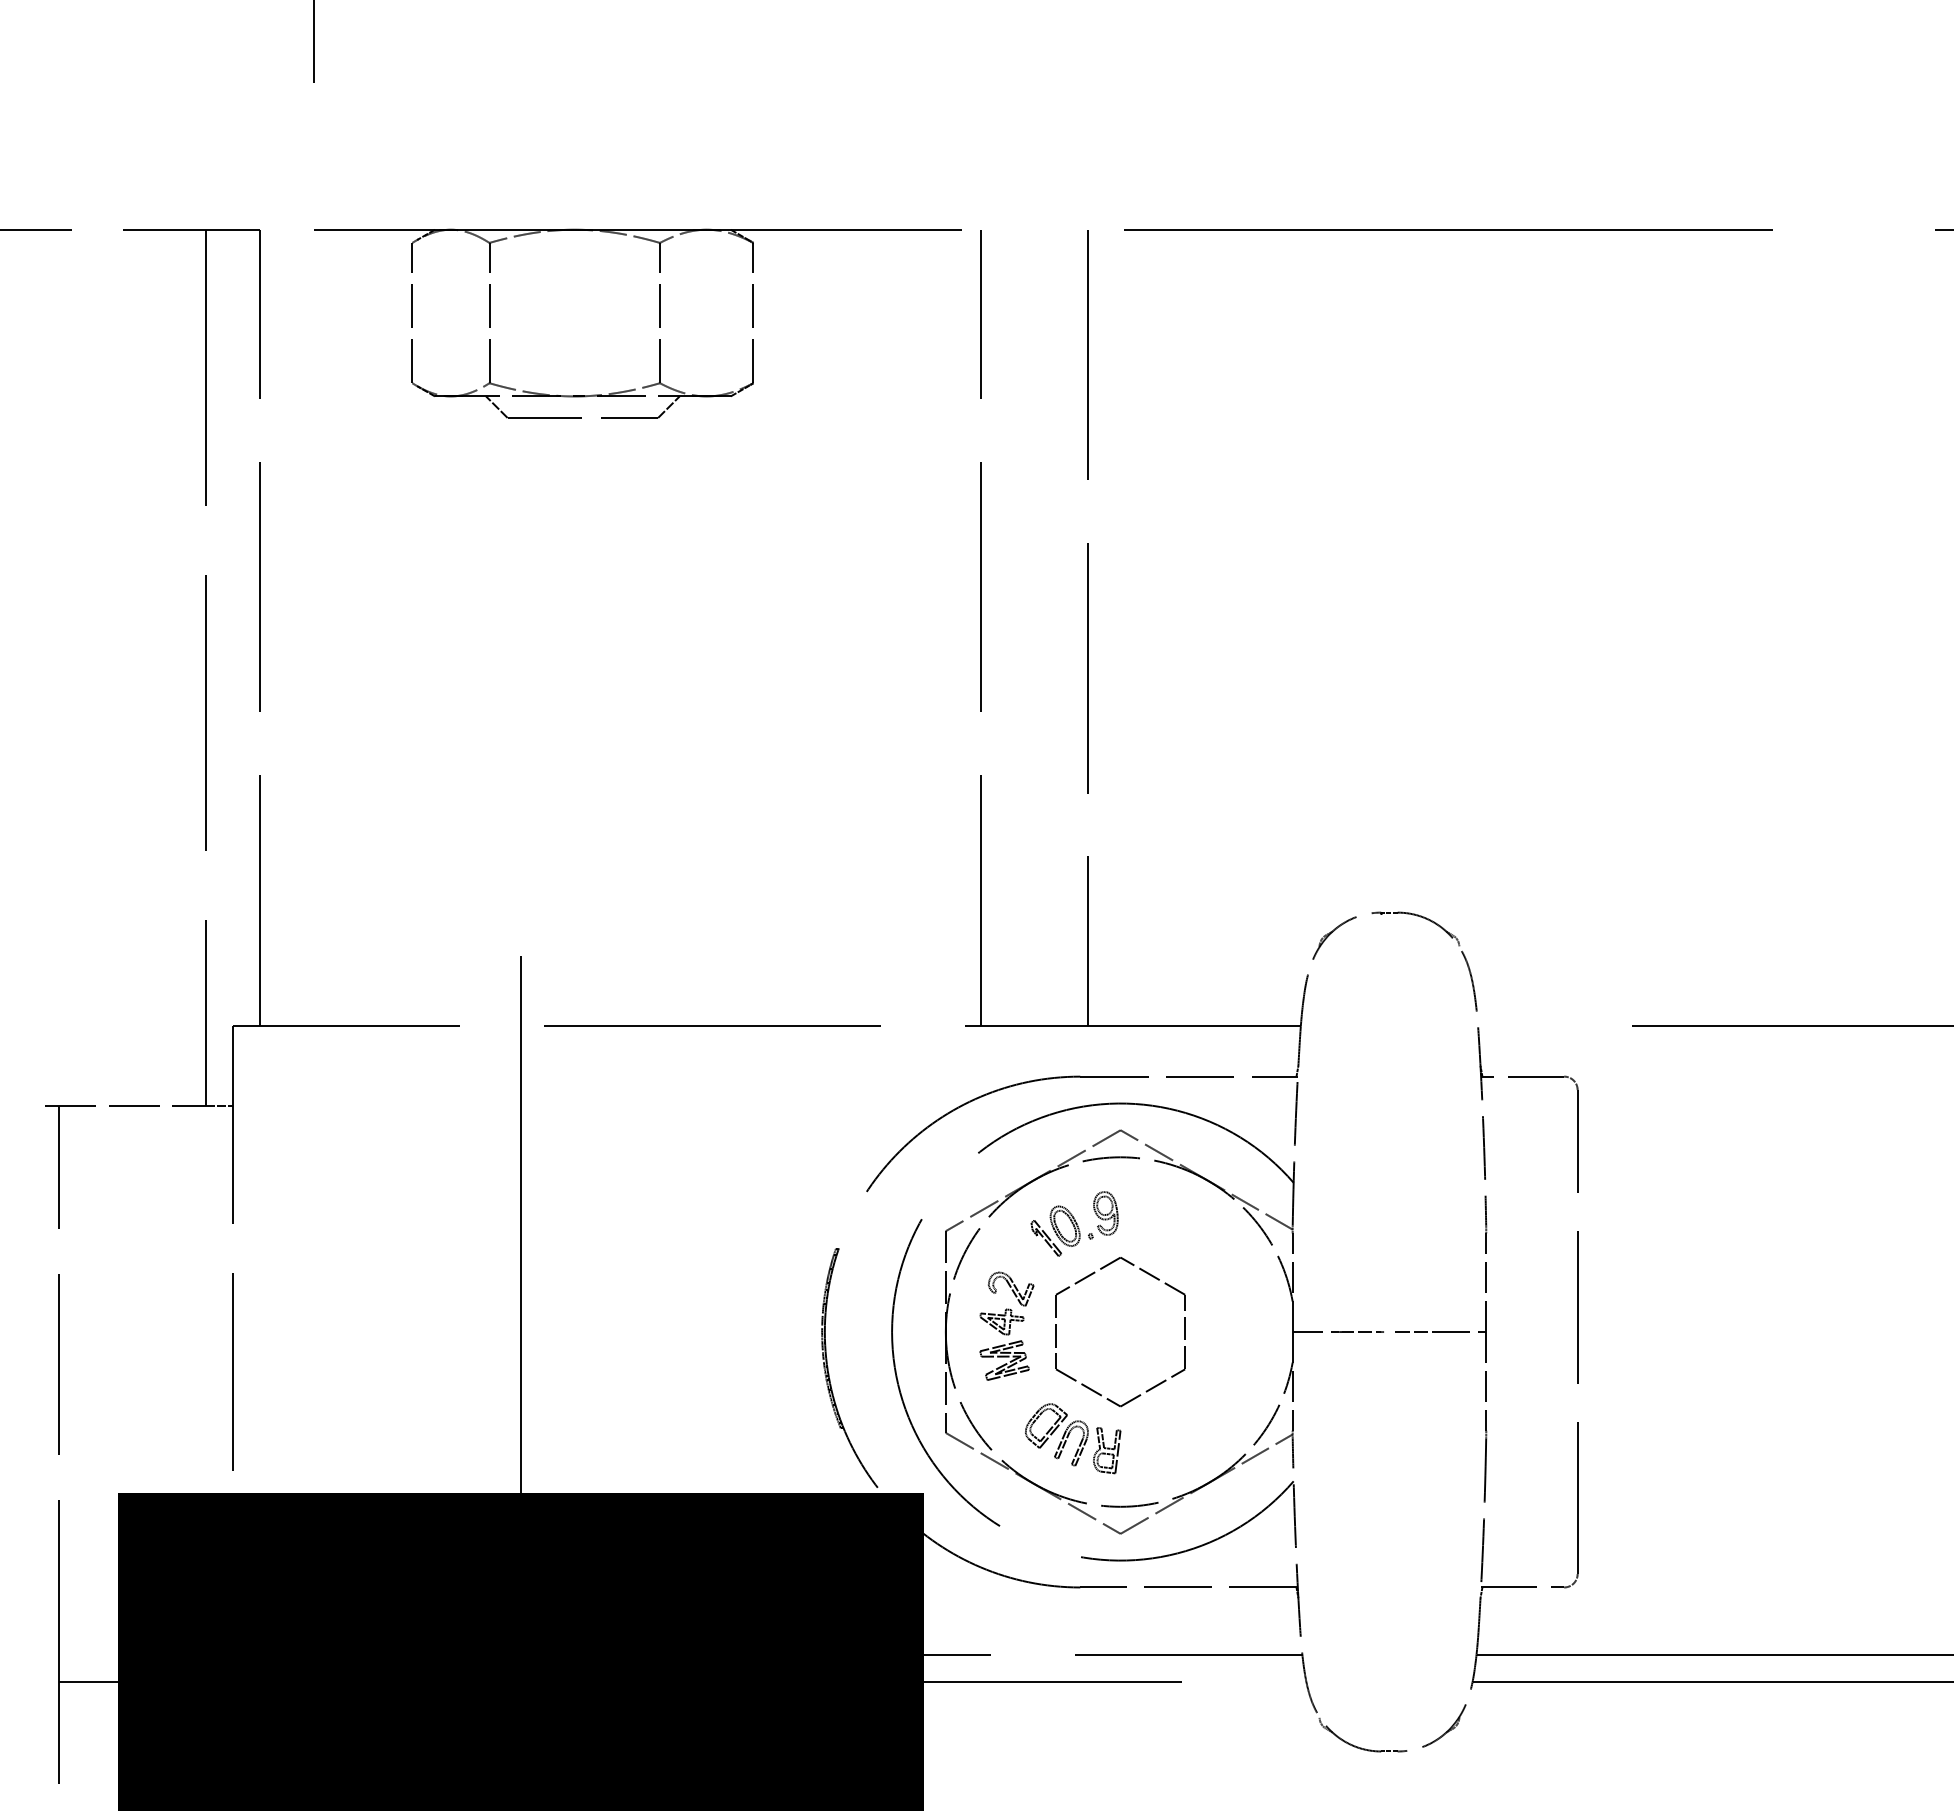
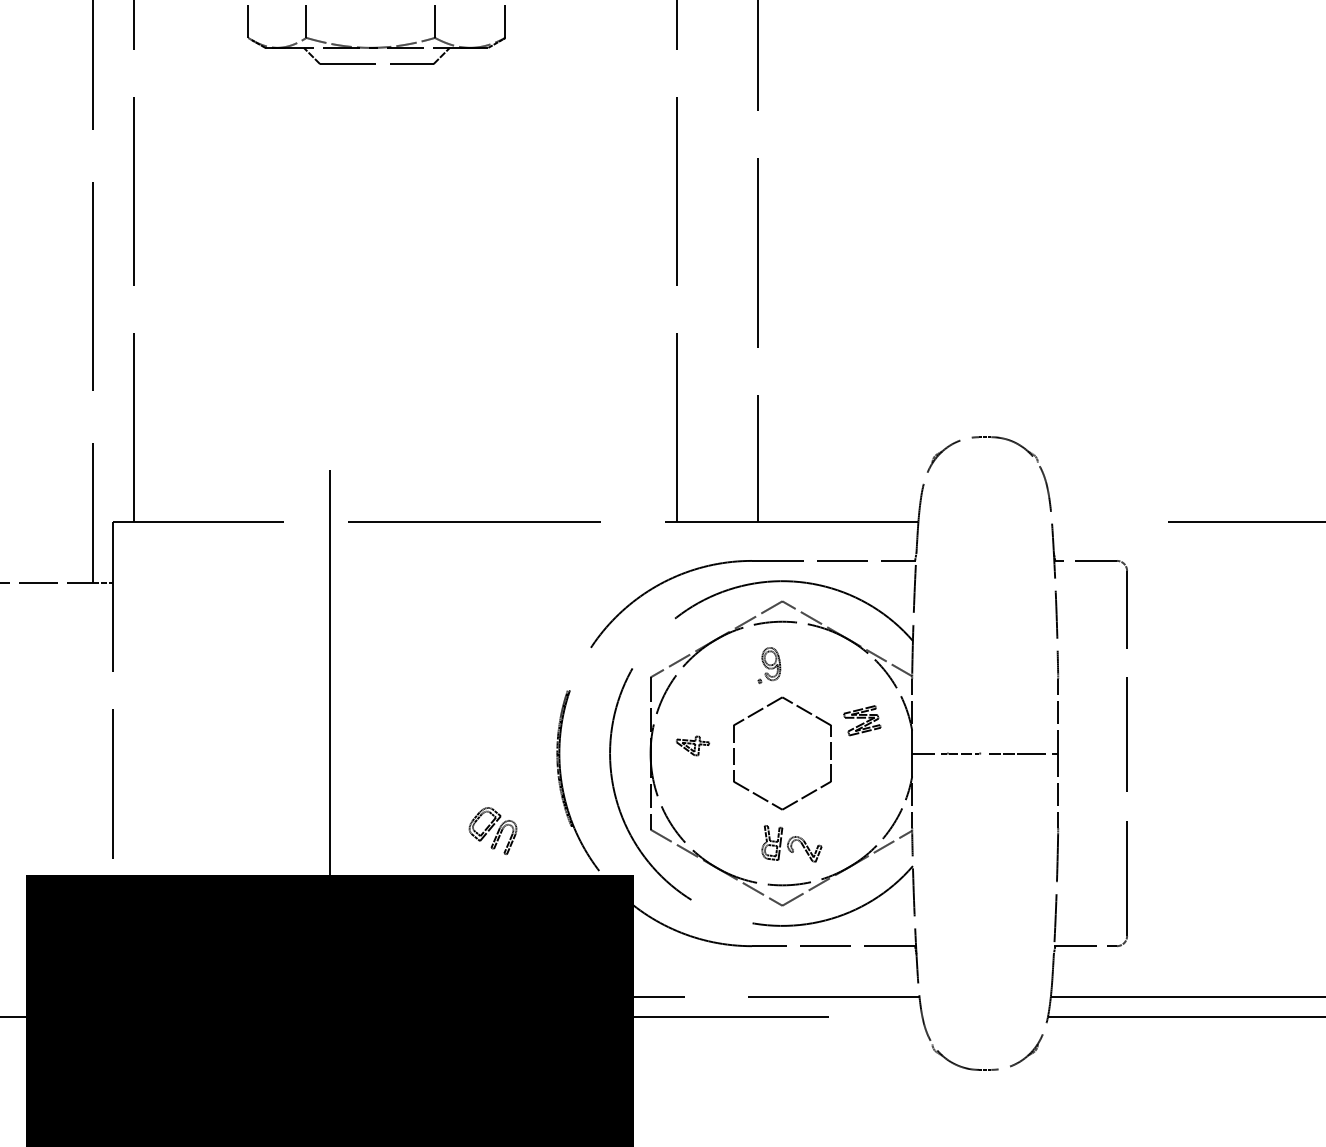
part: (1055, 1230) -> (733, 676), removed
part: (1011, 1288) -> (804, 848), moved
part: (1004, 1360) -> (862, 720), moved
part: (1056, 1434) -> (492, 830), moved

